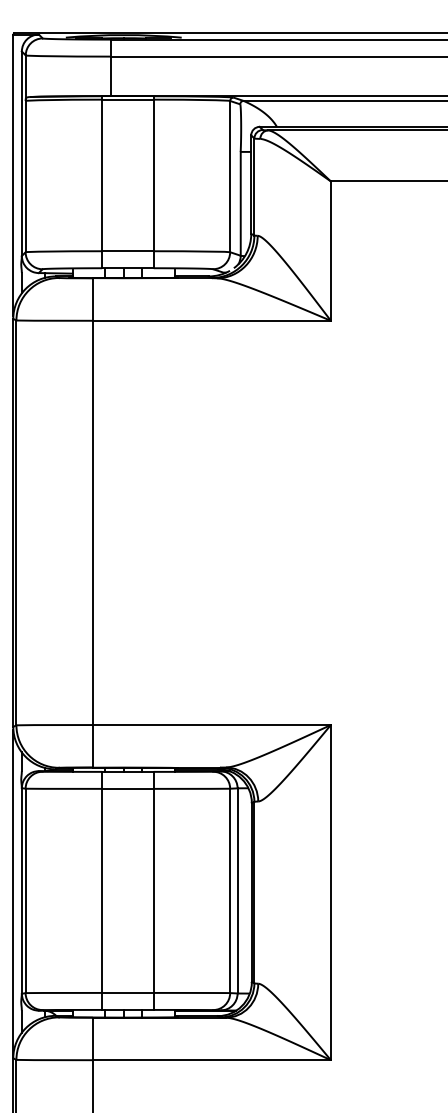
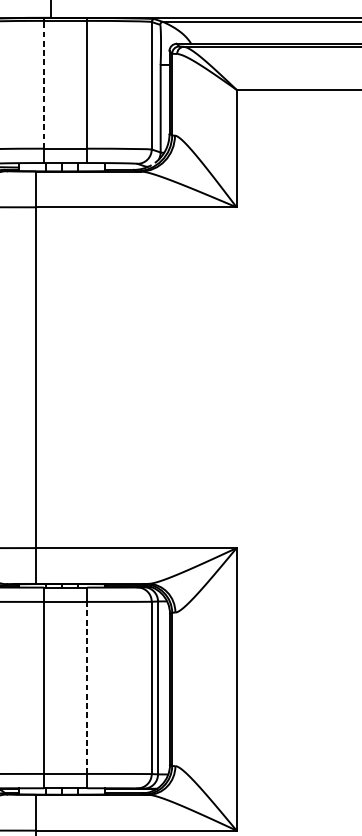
line: (102, 175) -> (44, 84), solid -> dashed
line: (153, 890) -> (87, 687), solid -> dashed

